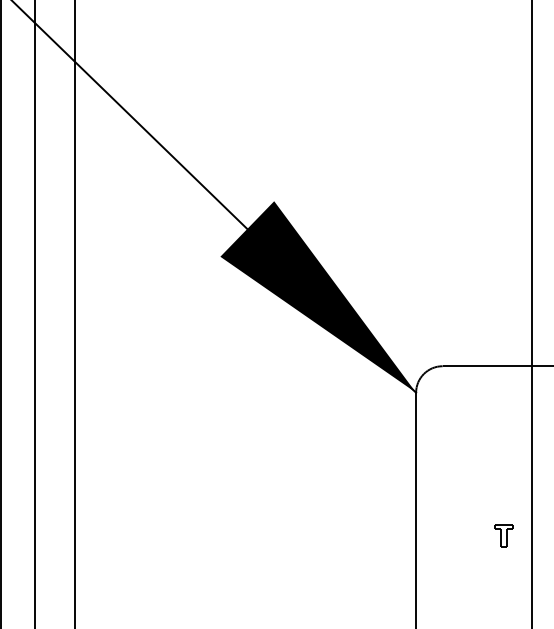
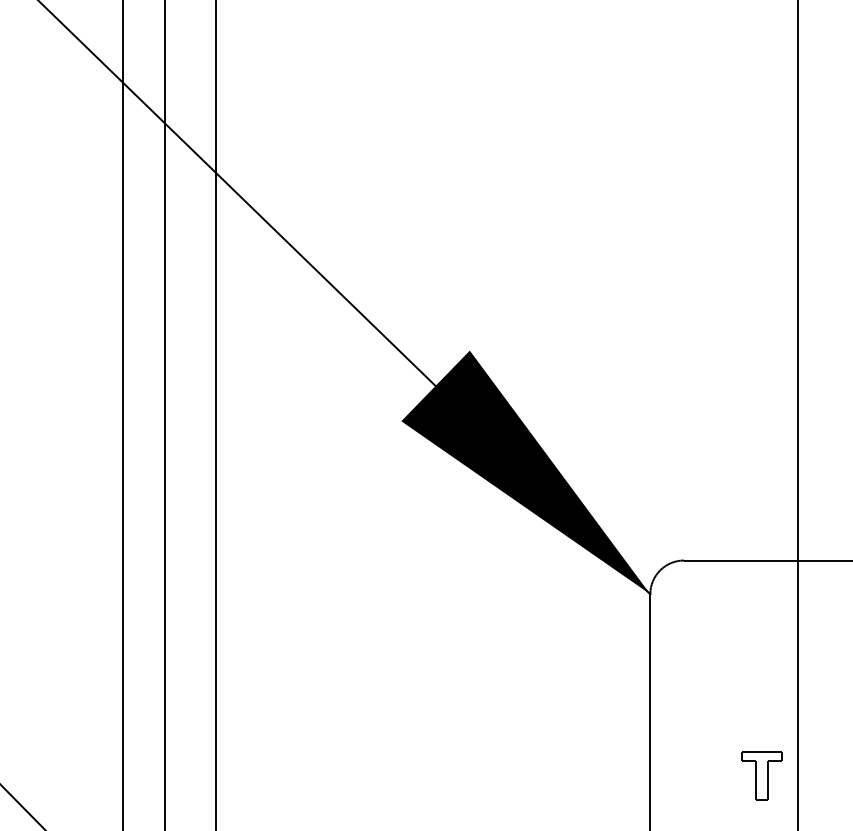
part: (503, 535) -> (761, 775), size x1.67

